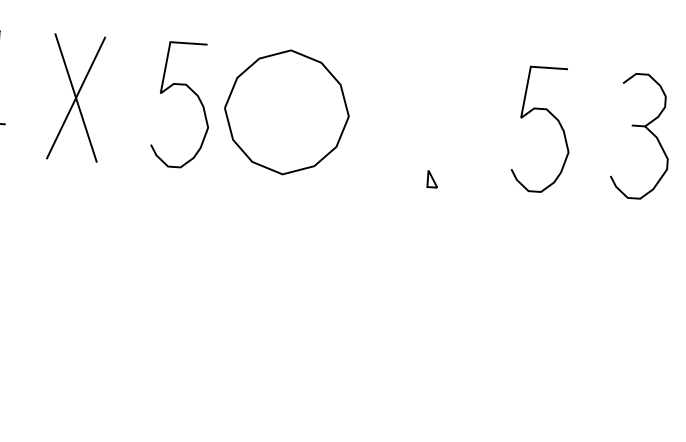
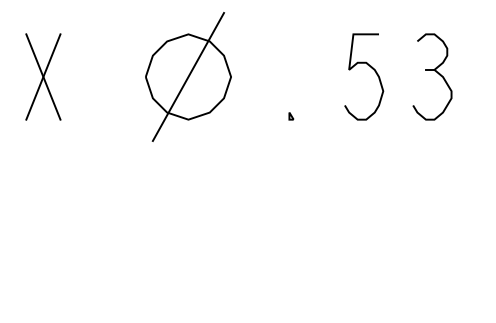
curve: (193, 93) -> (123, 68), removed
line: (286, 113) -> (188, 77), added
part: (432, 179) -> (291, 116), size x0.62

